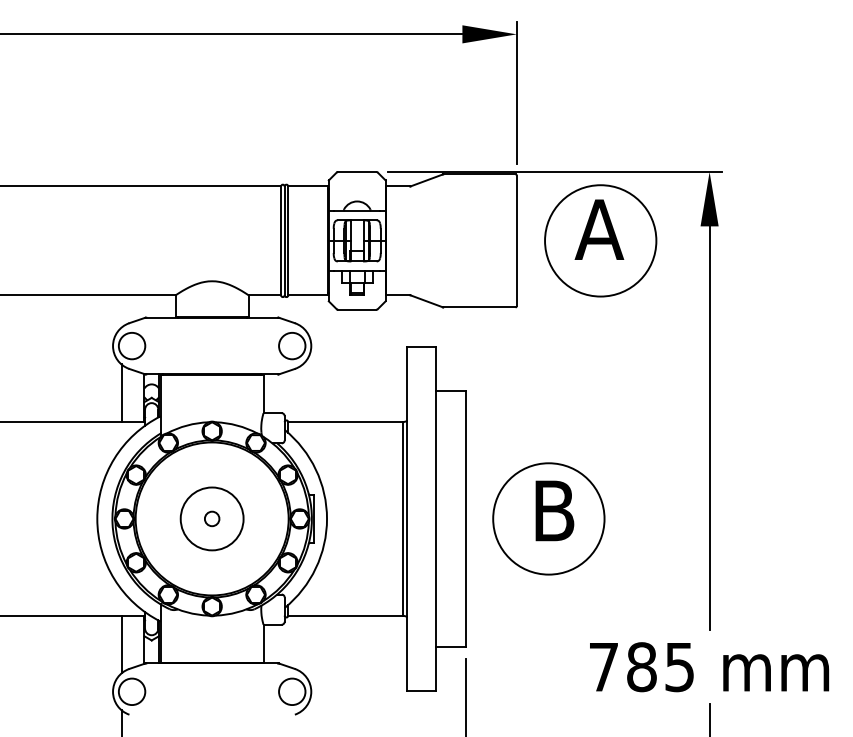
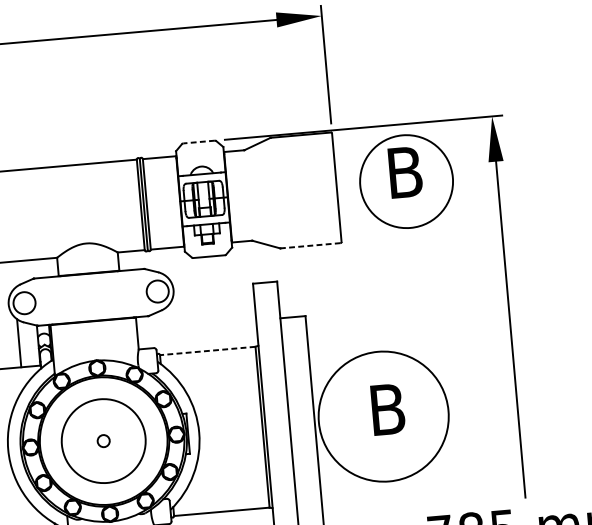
line: (357, 171) -> (199, 141), solid -> dashed
text: (599, 229) -> (404, 172), A -> B
line: (478, 307) -> (309, 245), solid -> dashed
line: (345, 422) -> (207, 351), solid -> dashed
circle: (211, 518) -> (103, 440), size x1.6
circle: (548, 518) -> (383, 416), size x1.4

